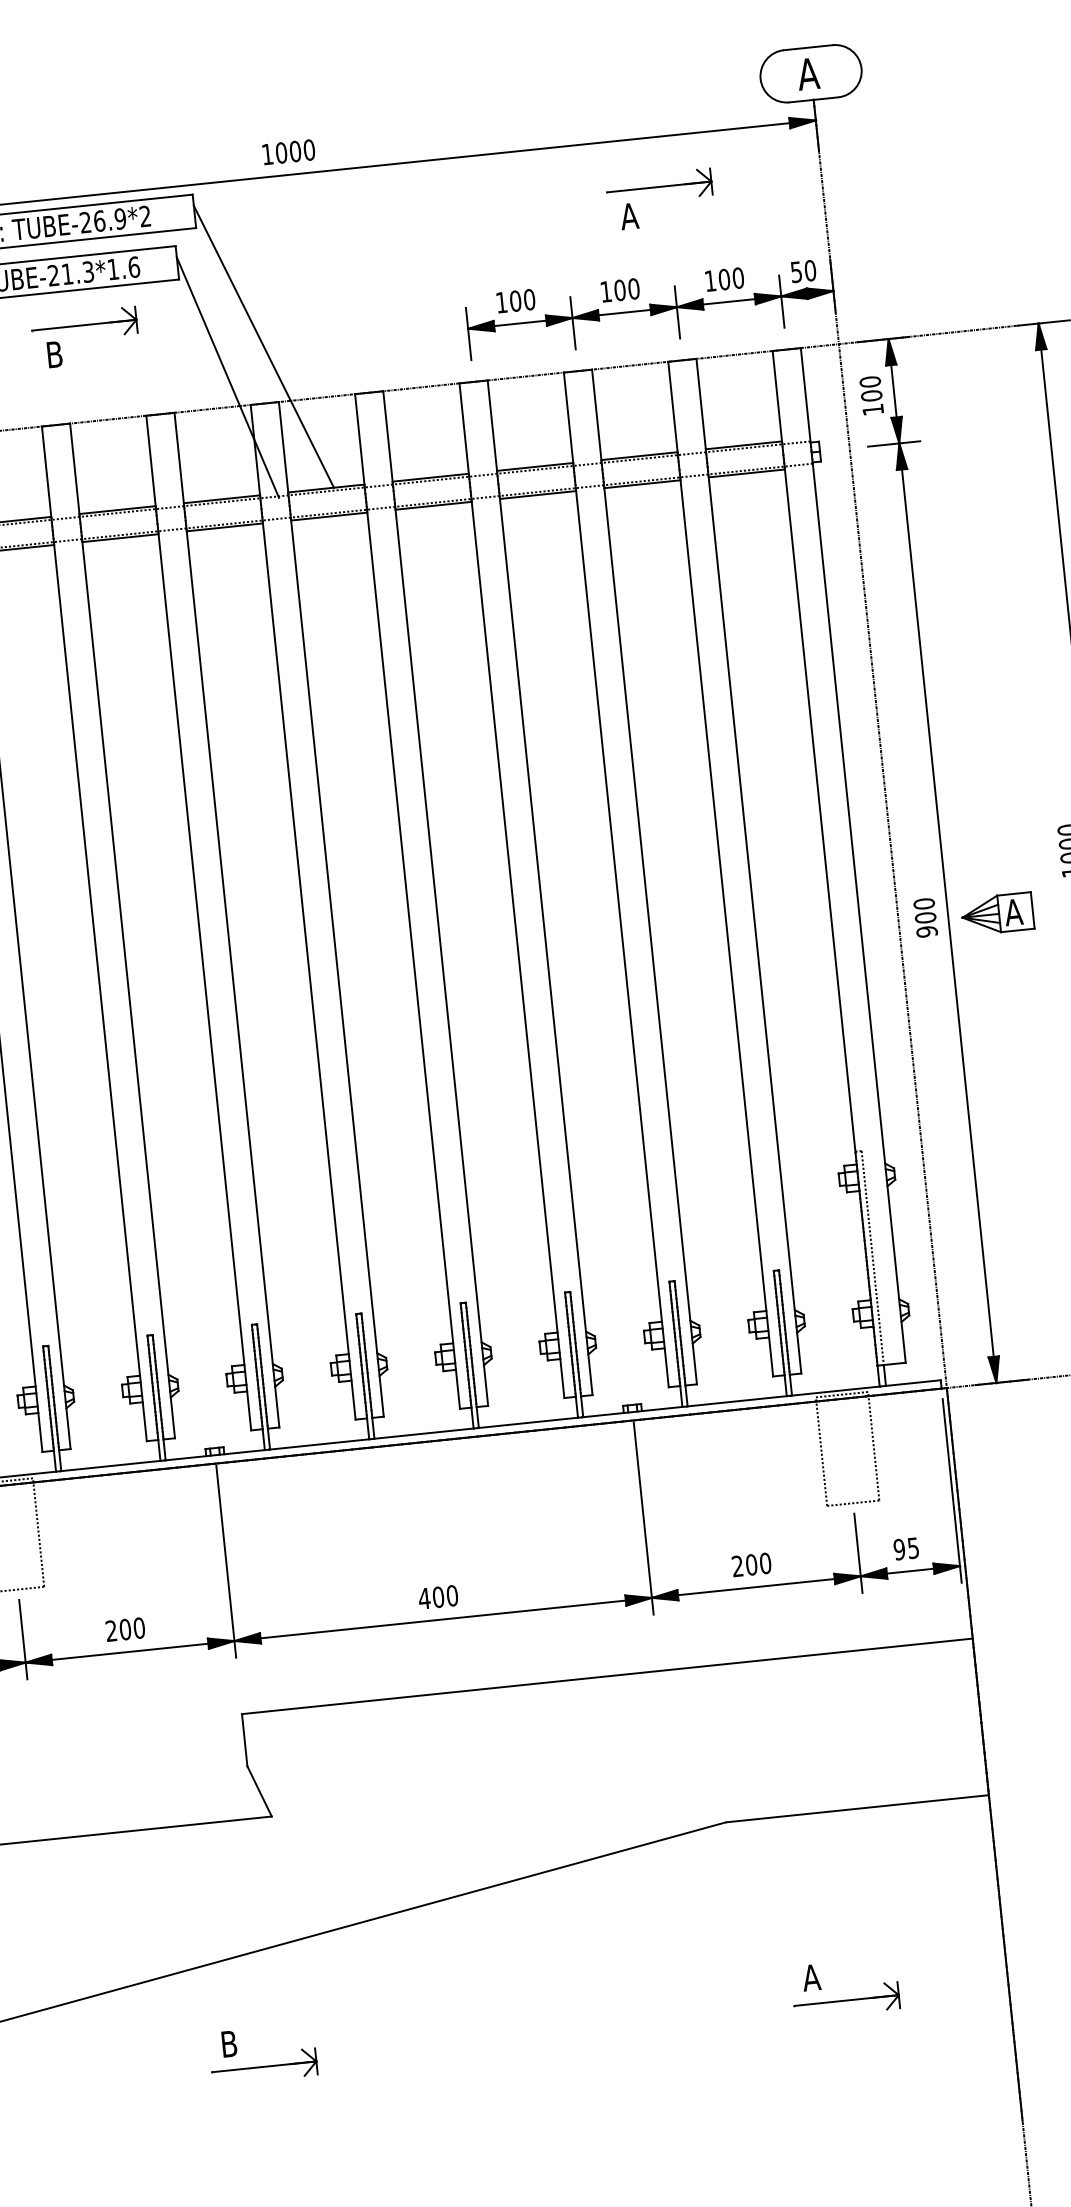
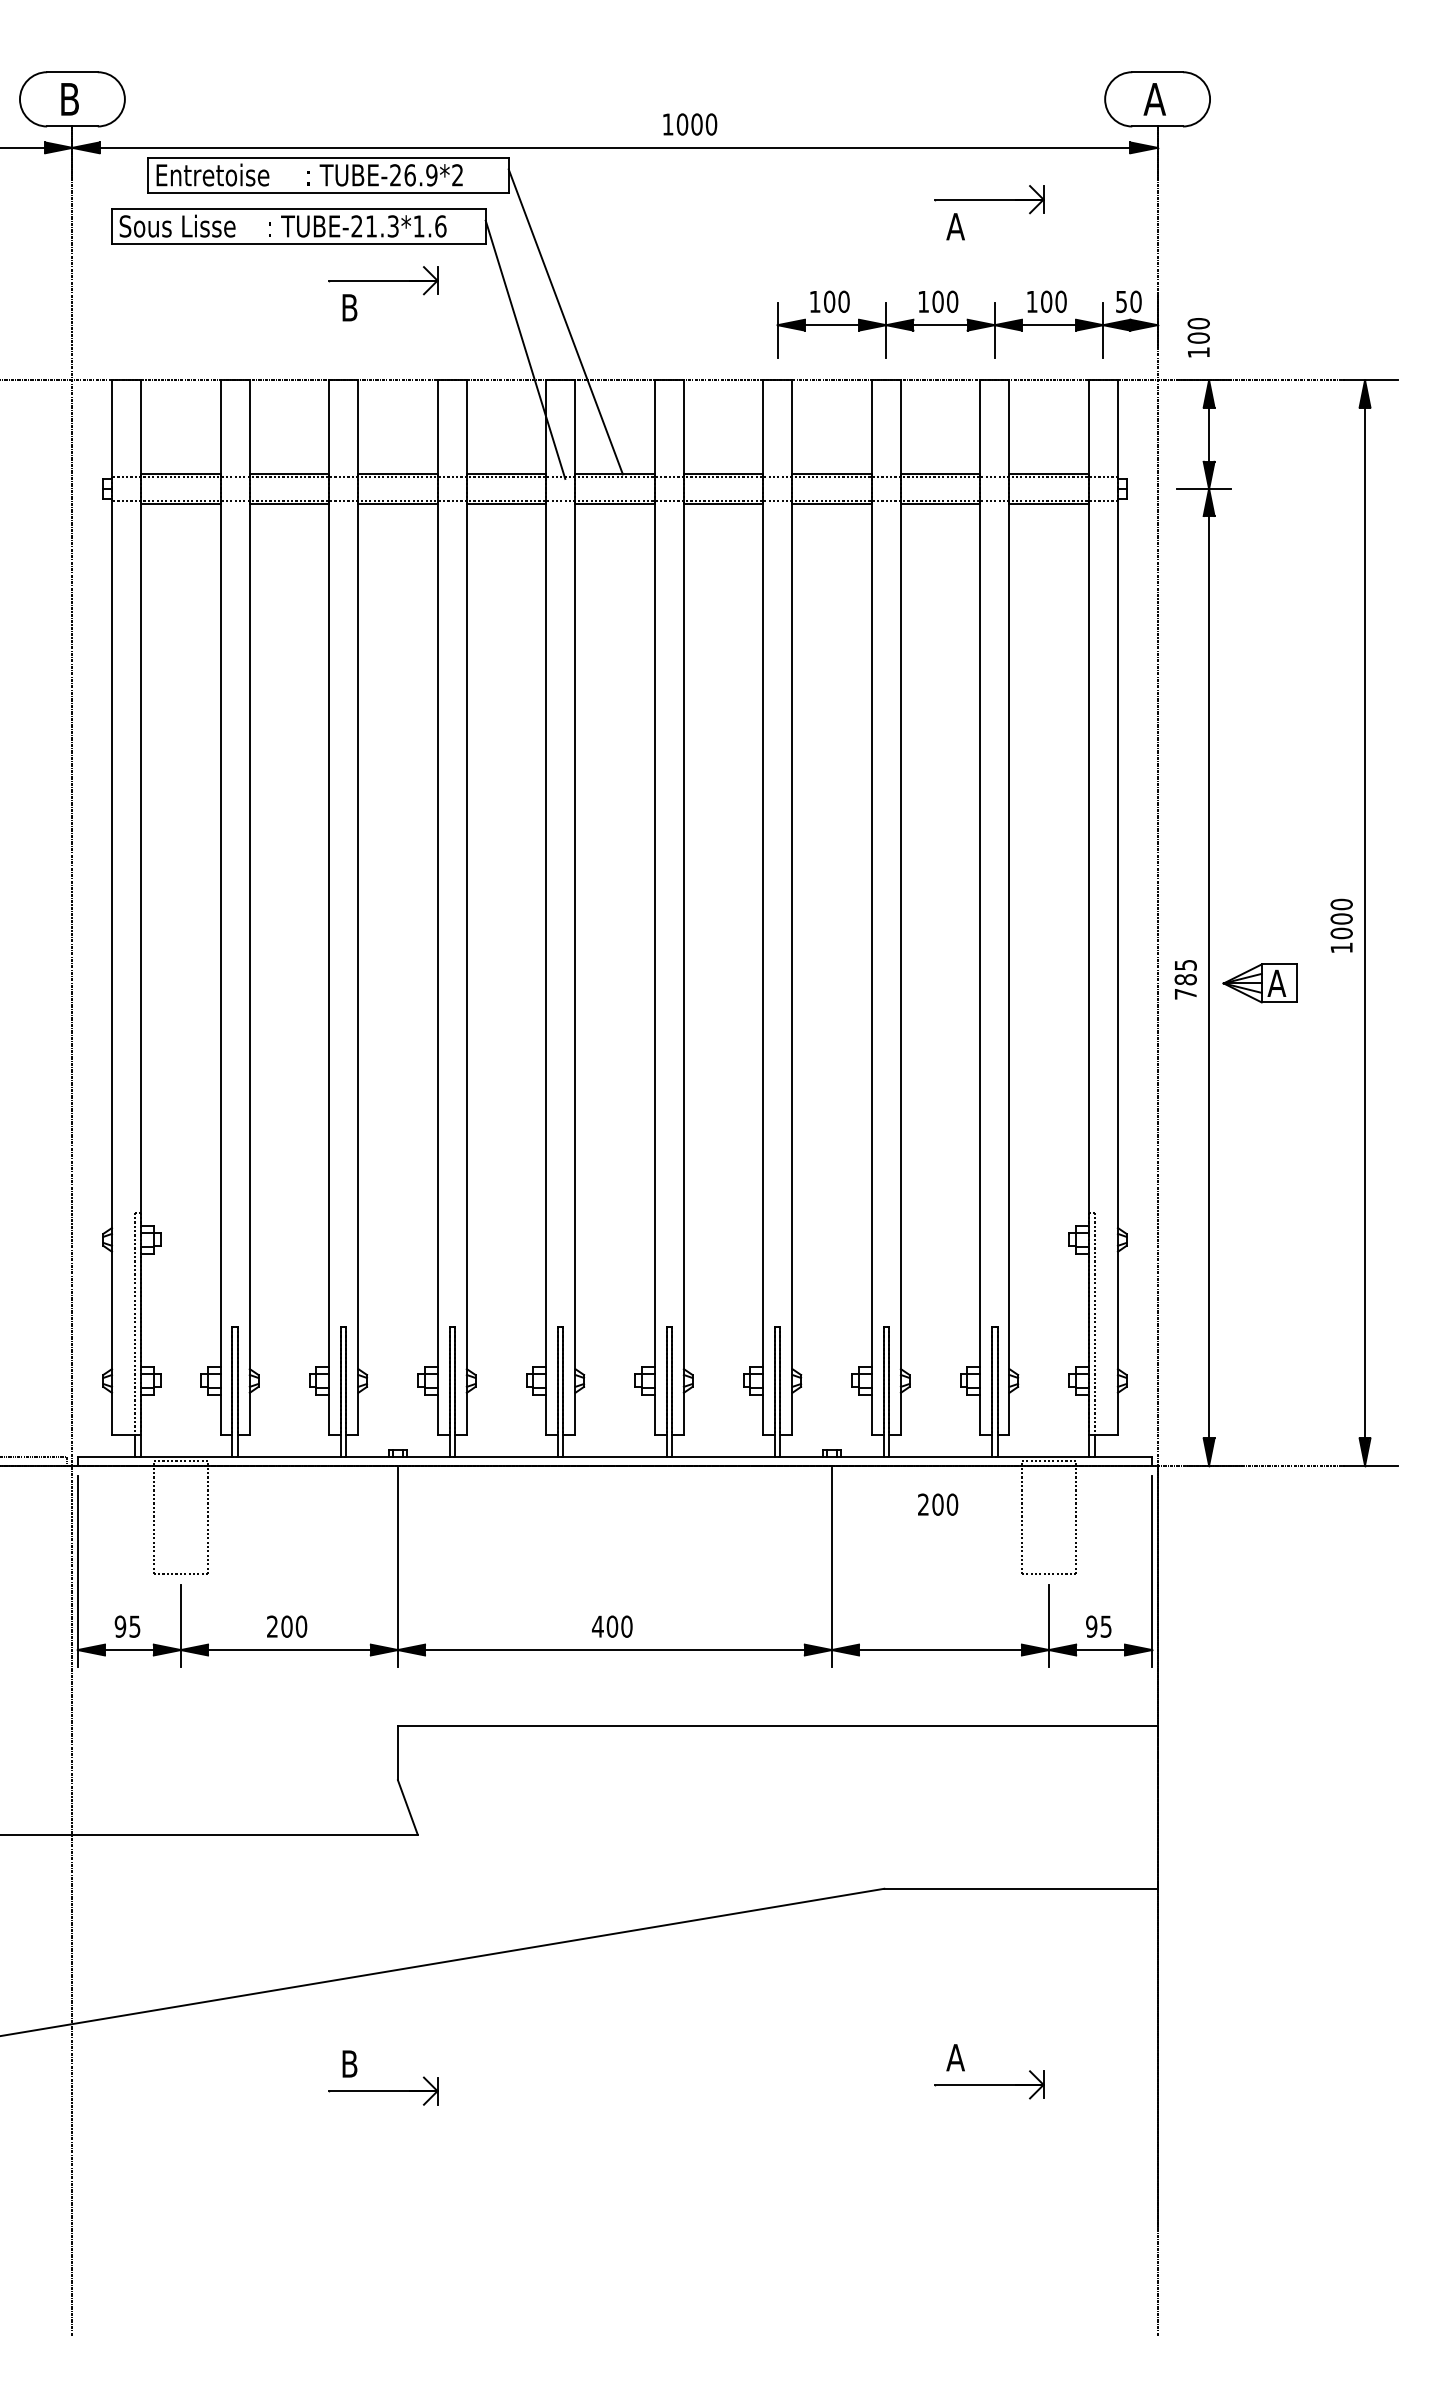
text: (289, 152) -> (690, 124), moved
text: (871, 395) -> (1198, 337), moved
text: (925, 917) -> (1185, 979), 900 -> 785
text: (752, 1564) -> (938, 1504), moved

